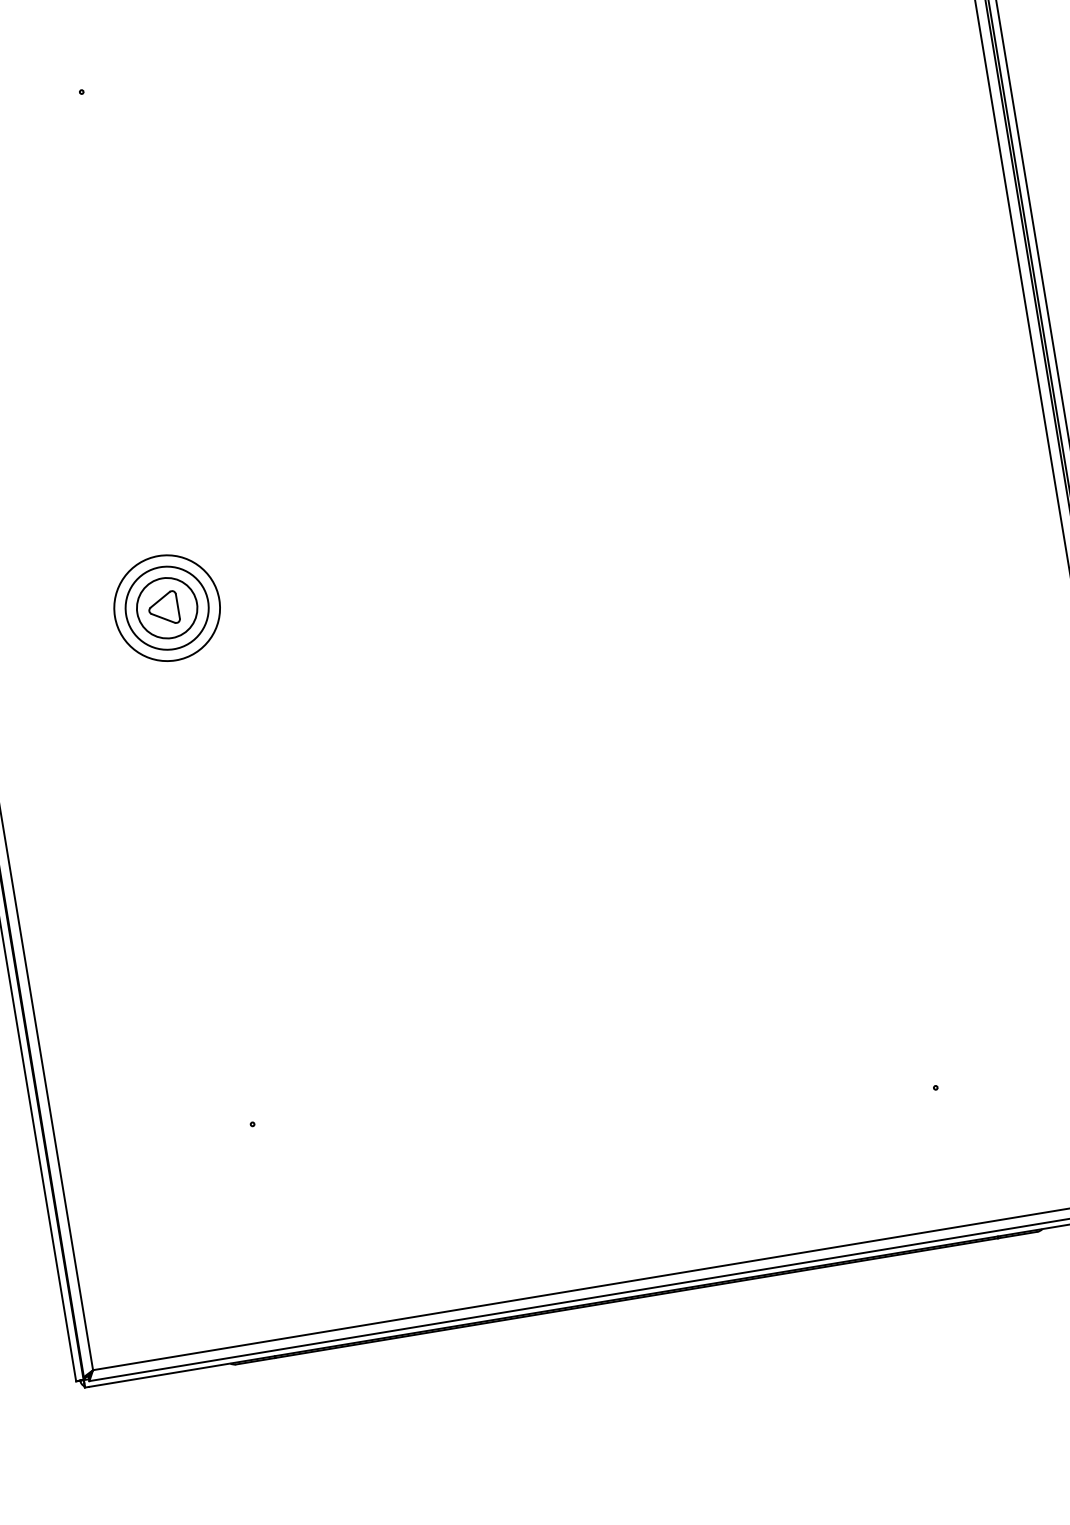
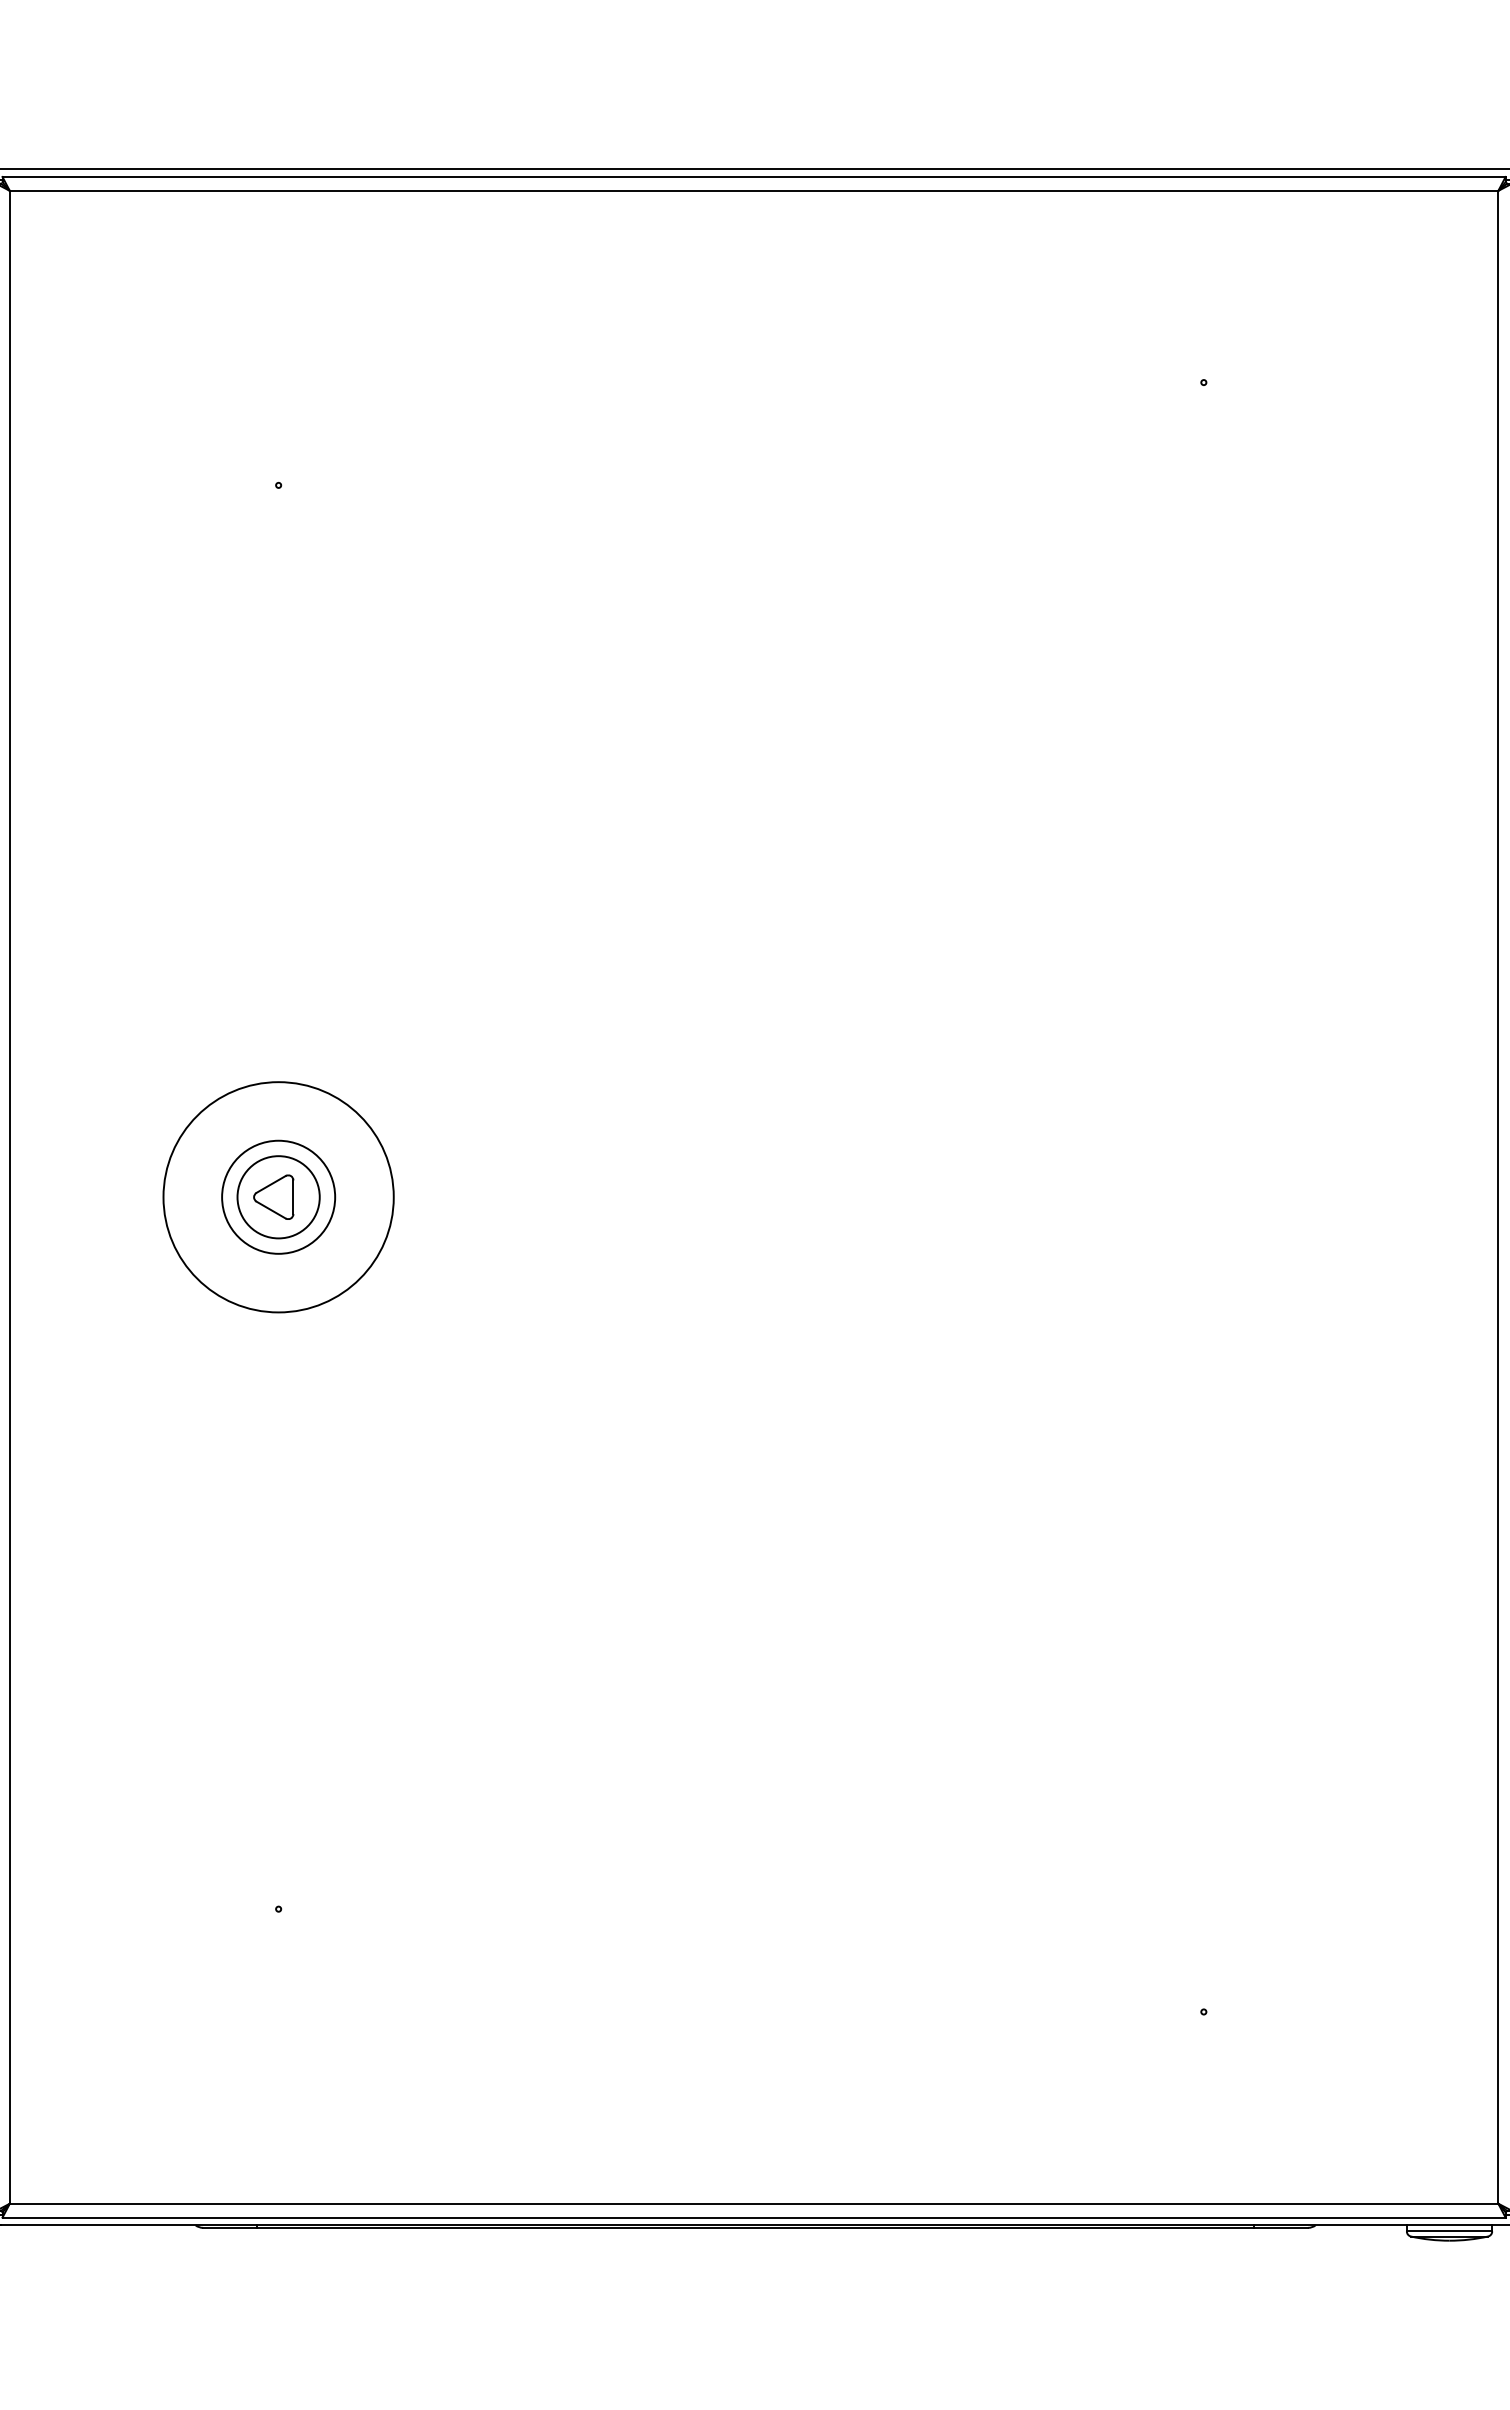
circle: (167, 608) -> (278, 1197), size x1.6

